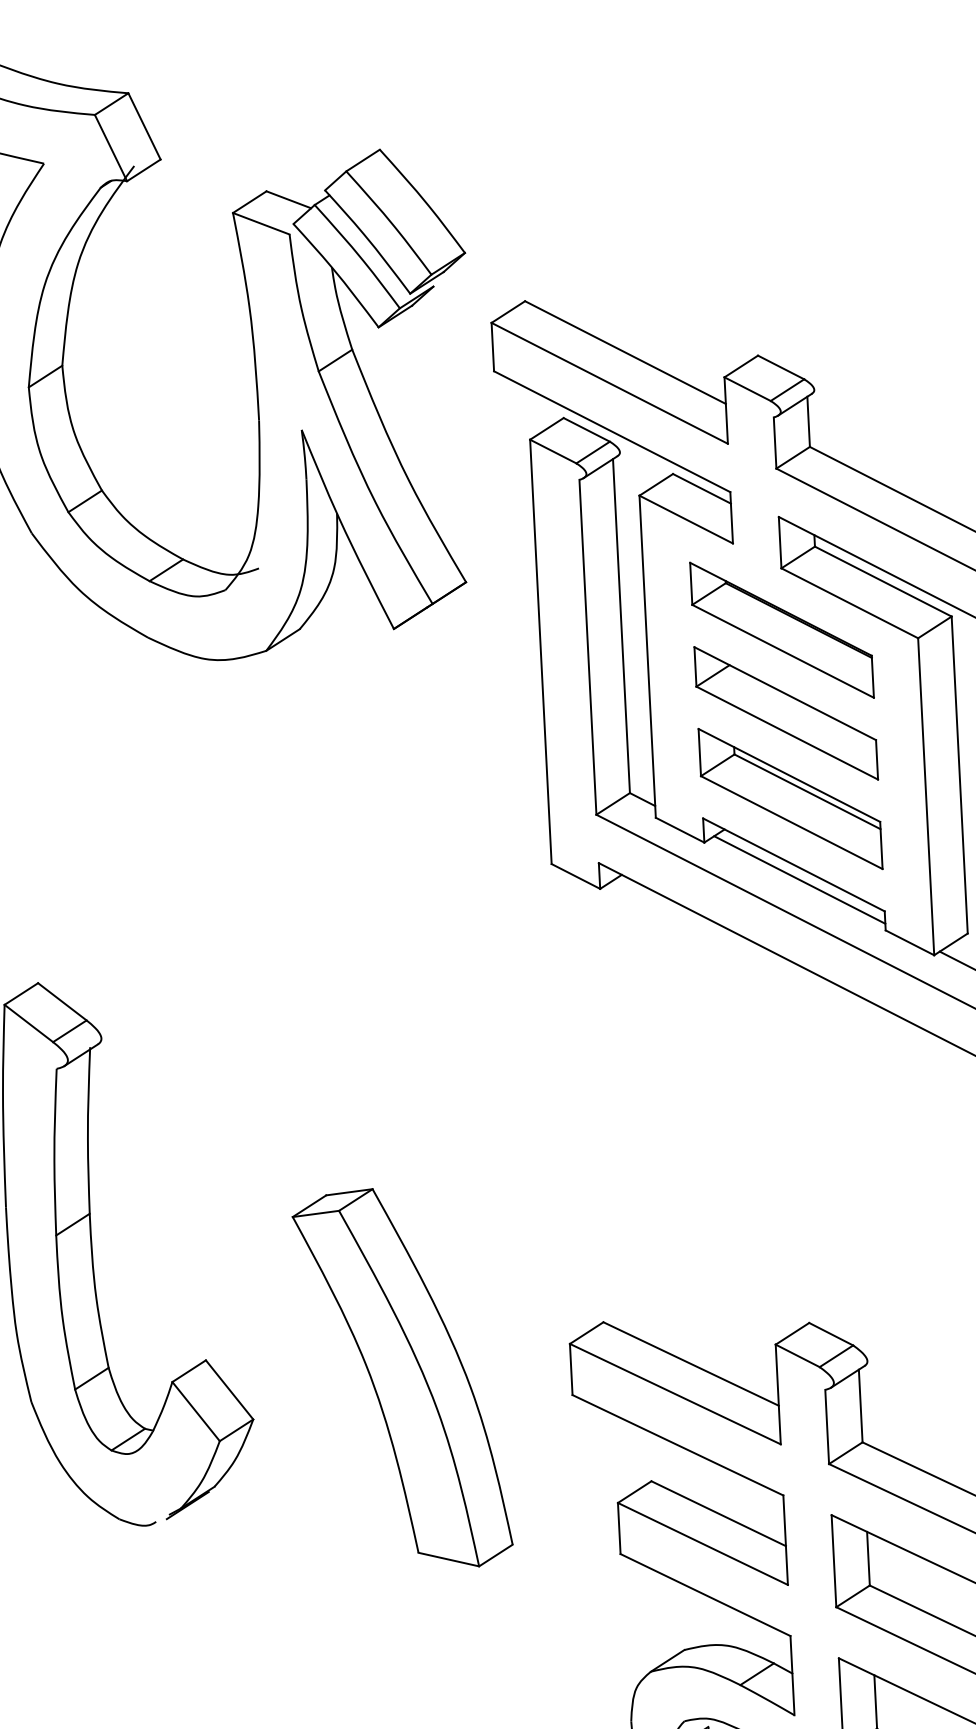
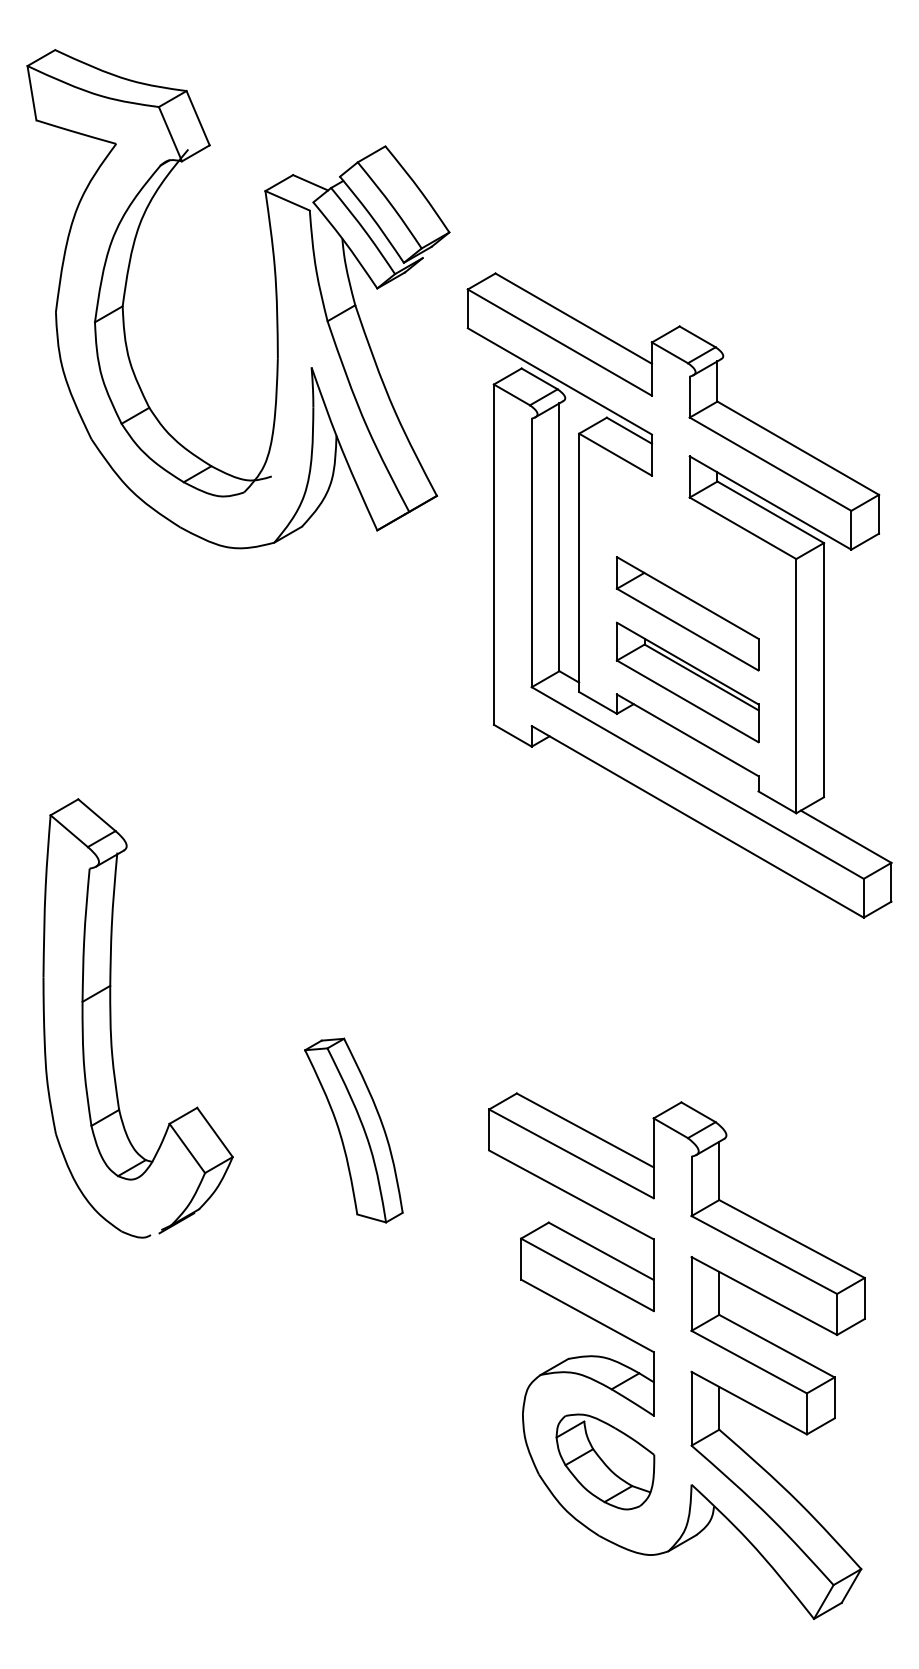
part: (781, 629) -> (687, 546), removed
line: (799, 879) -> (691, 747), removed
part: (402, 1378) -> (353, 1130), size x0.6

